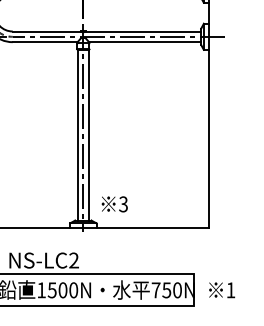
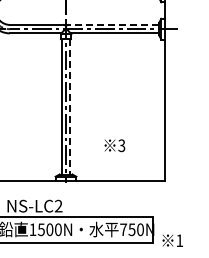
line: (143, 30) -> (113, 24), solid -> dashed
line: (89, 134) -> (70, 106), solid -> dashed
text: (114, 204) -> (114, 145), moved
text: (221, 290) -> (172, 240), moved

